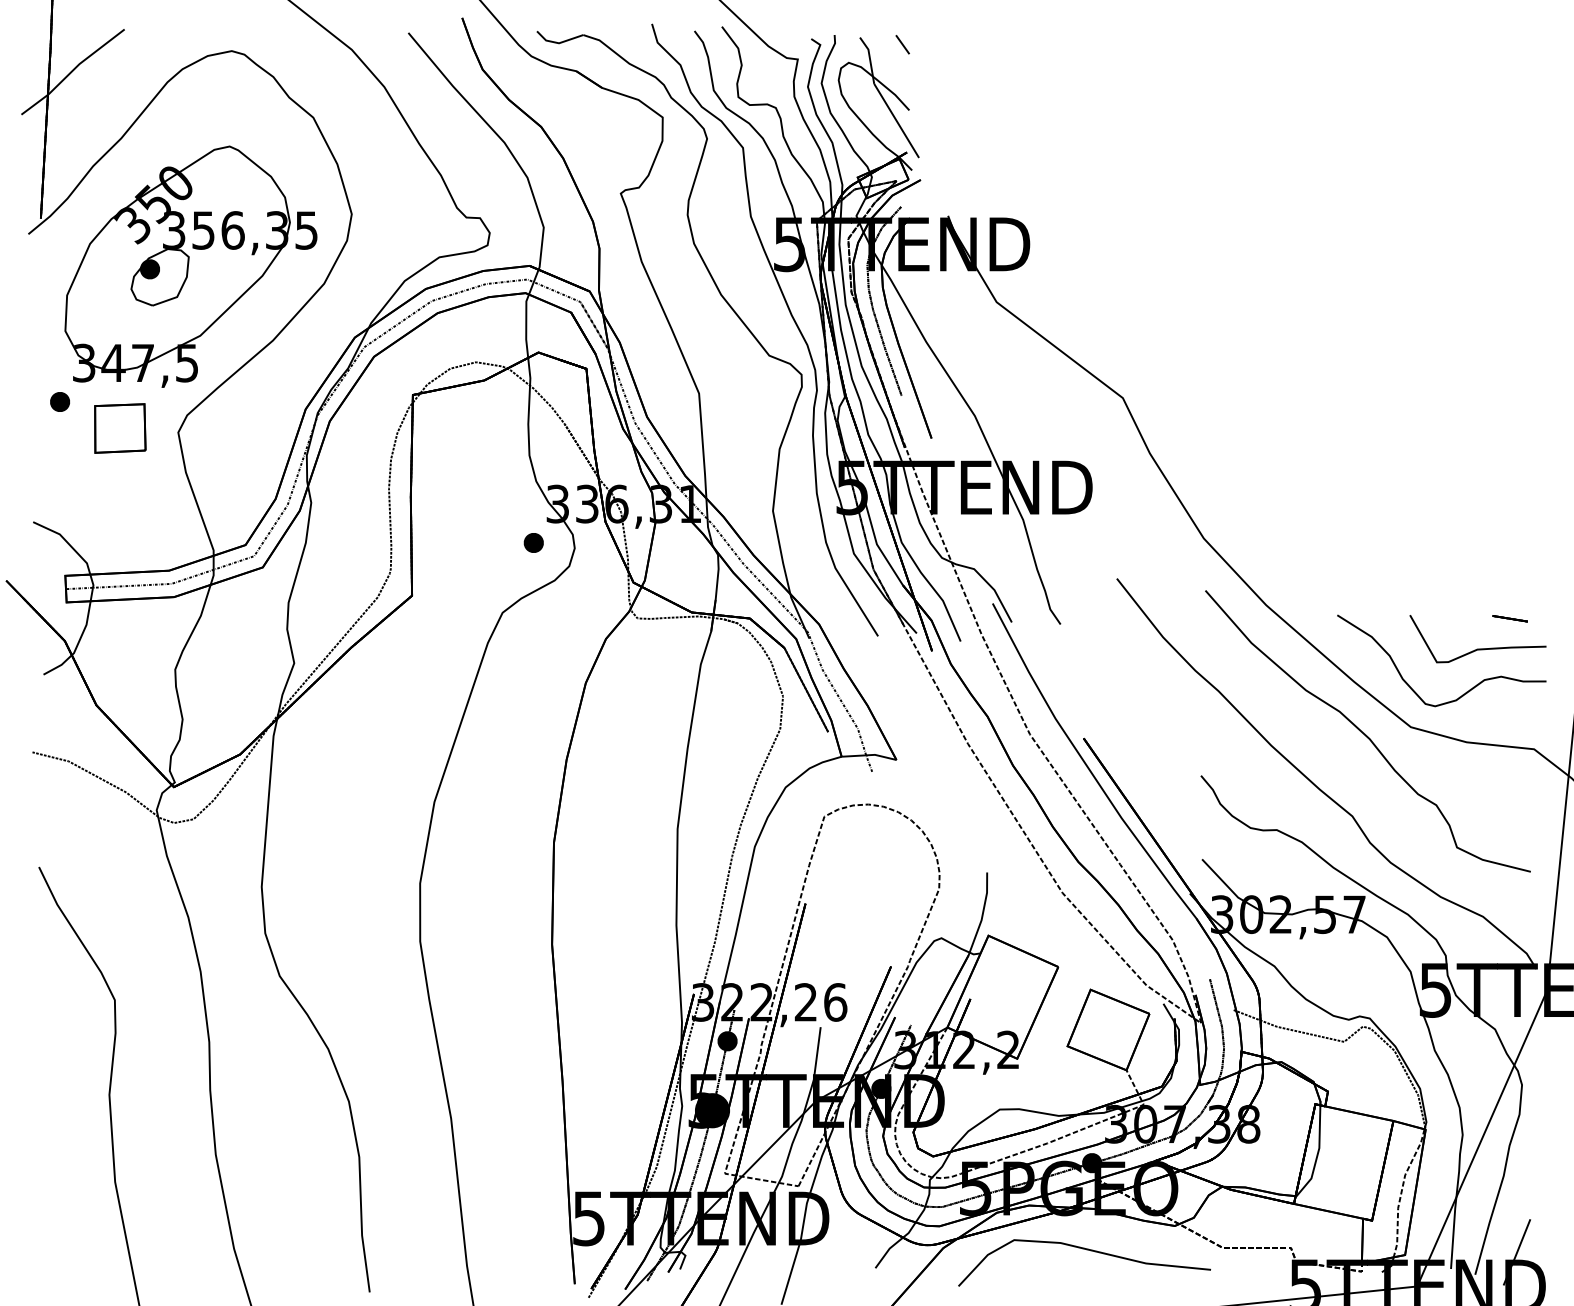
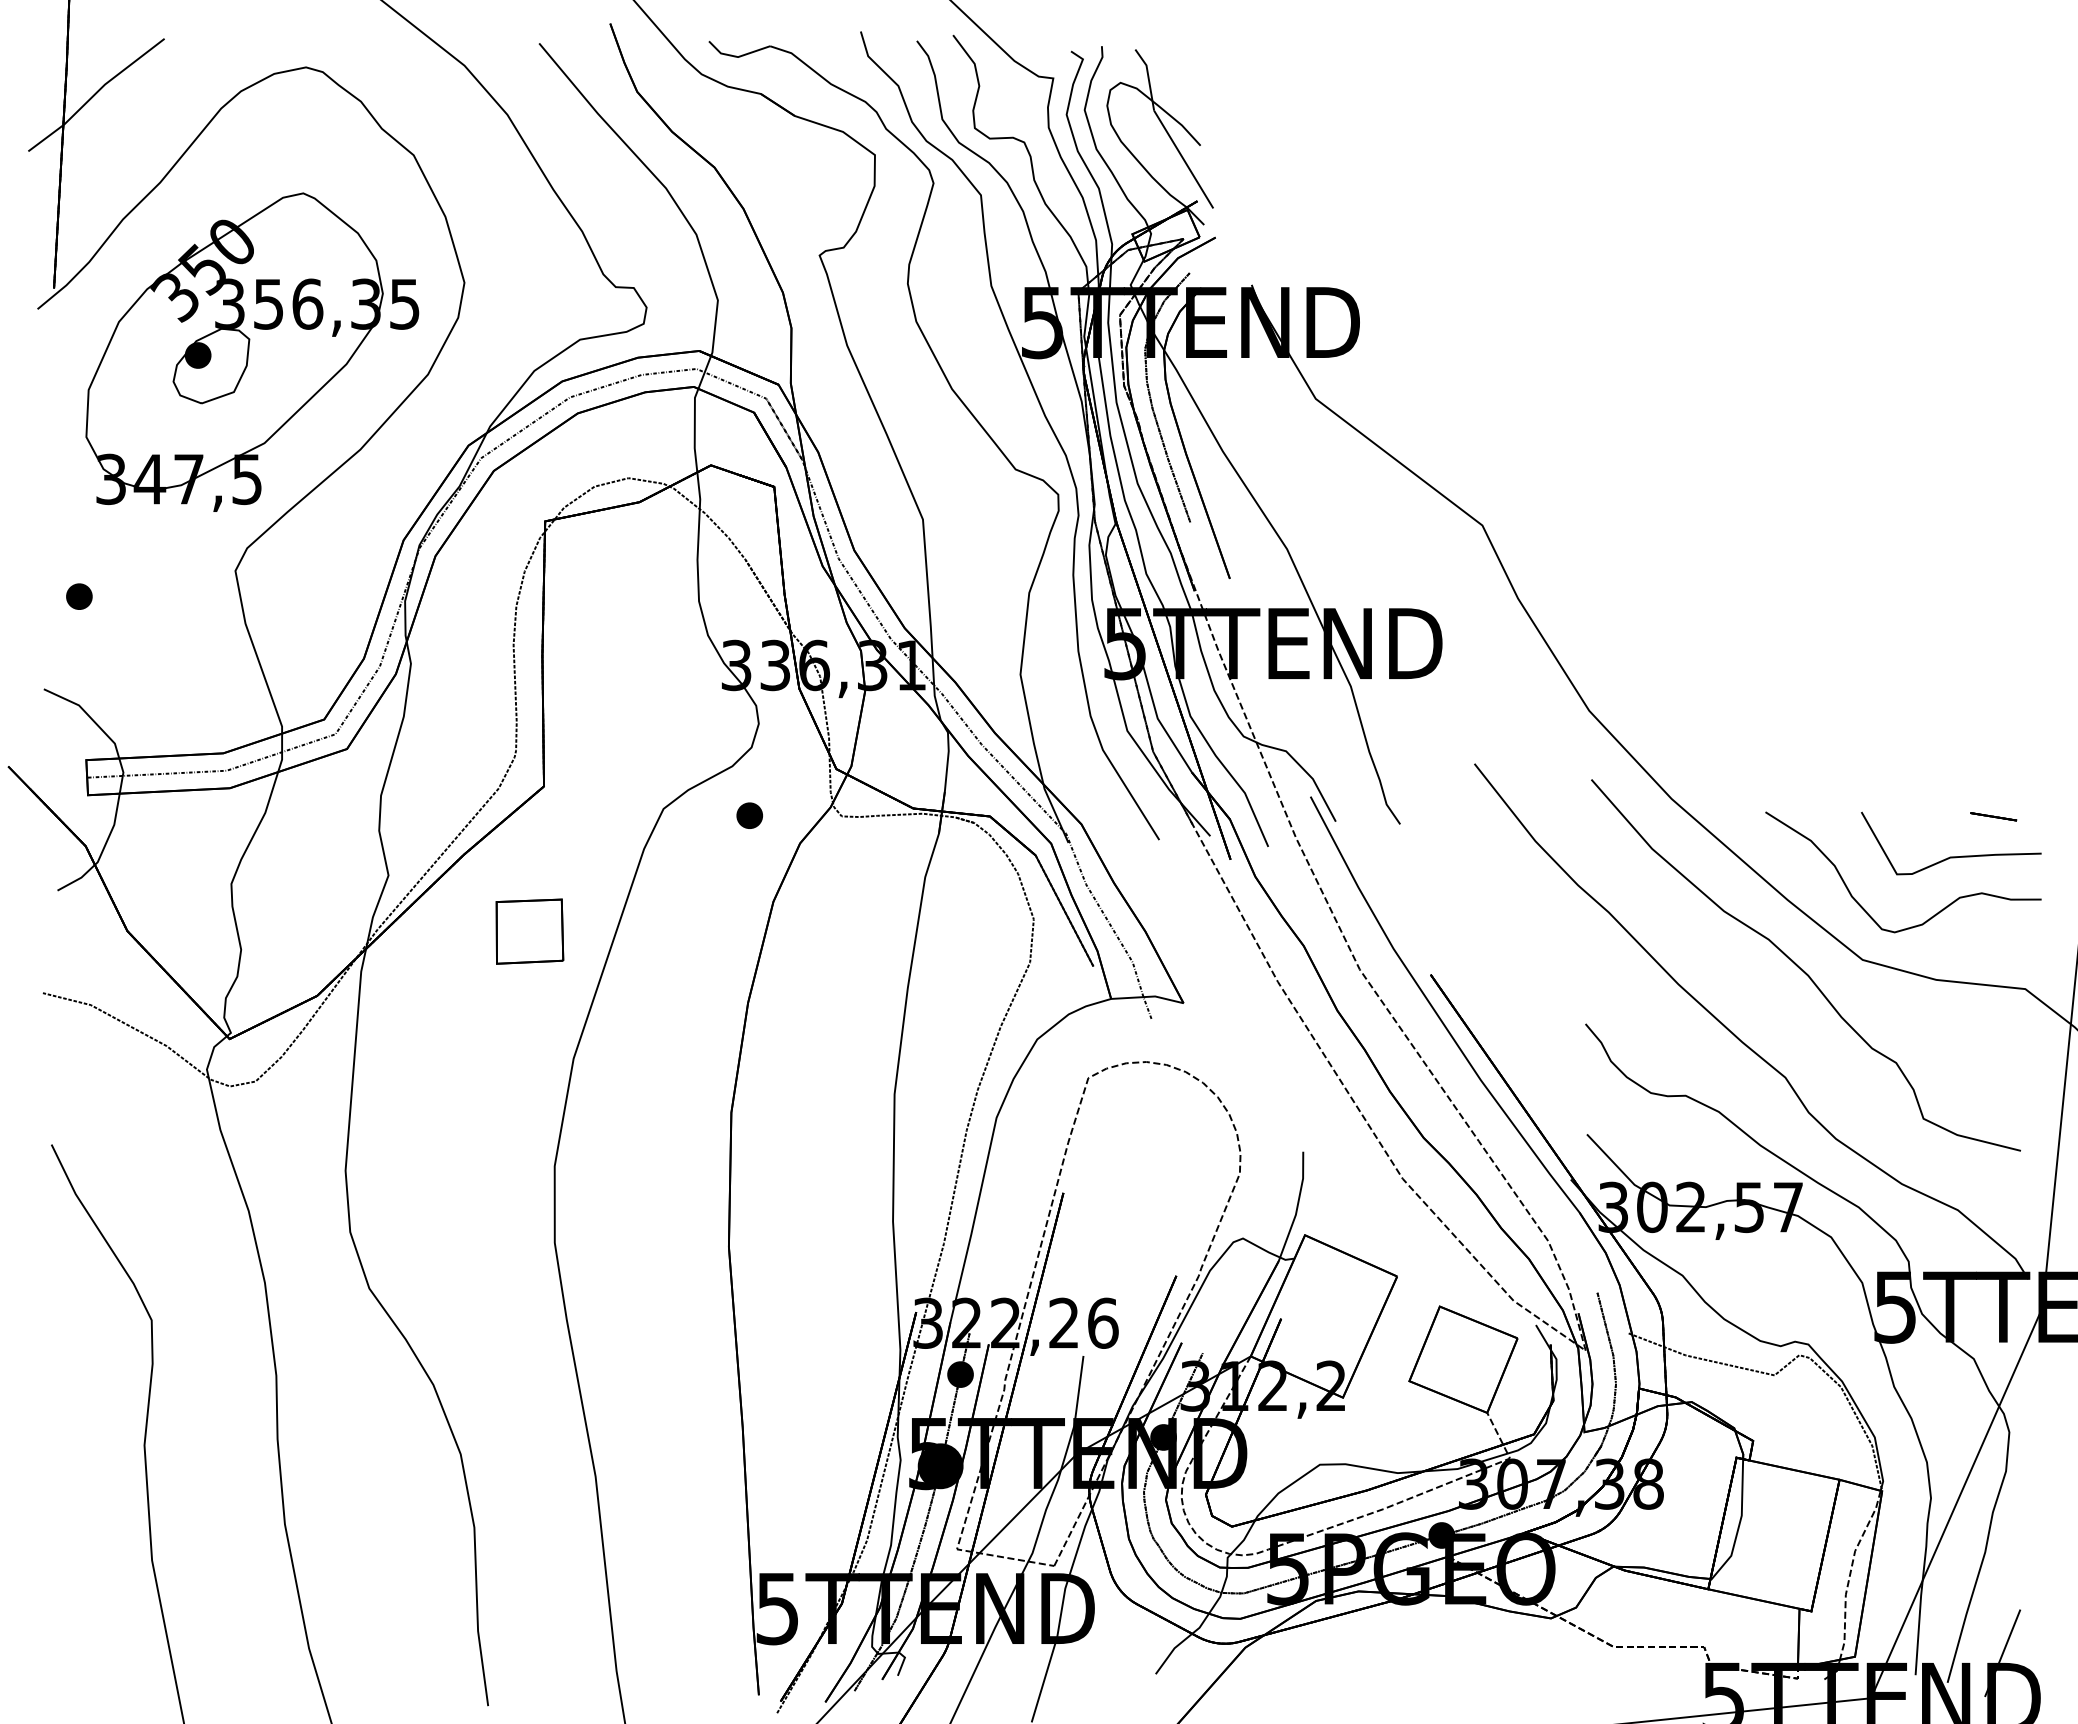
line: (902, 44) -> (1191, 58), removed
part: (60, 401) -> (79, 596), moved
part: (120, 428) -> (529, 931), moved
part: (533, 542) -> (749, 815), moved
curve: (1087, 1250) -> (1435, 1650), removed

